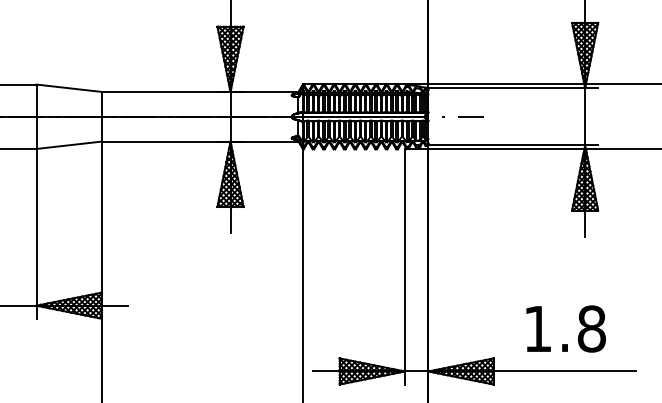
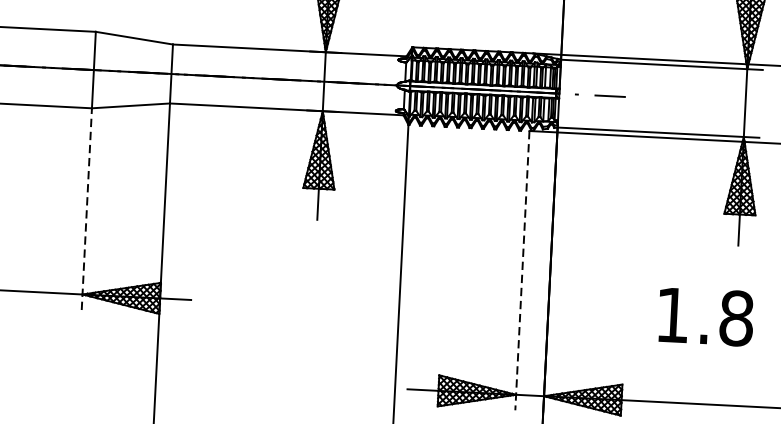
line: (36, 233) -> (86, 208), solid -> dashed
line: (404, 266) -> (521, 270), solid -> dashed
text: (565, 328) -> (705, 316), moved

